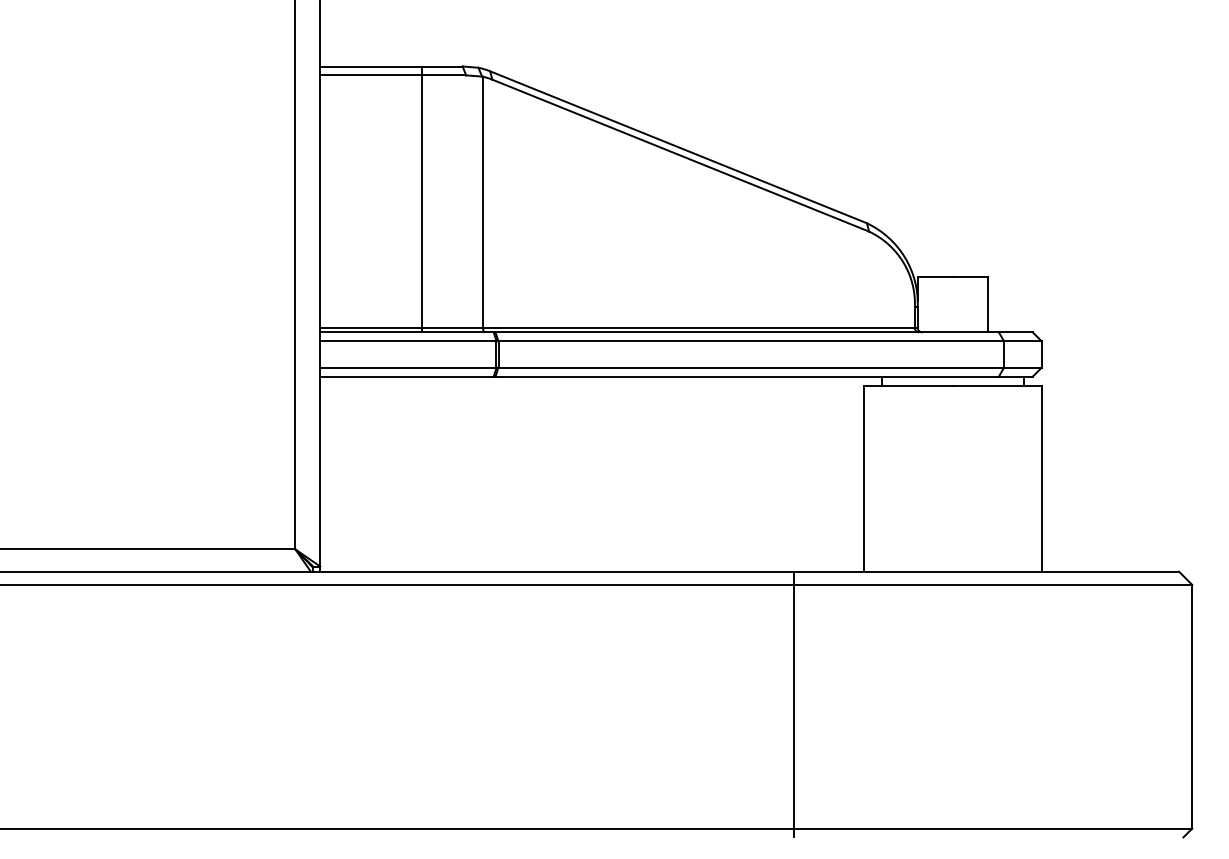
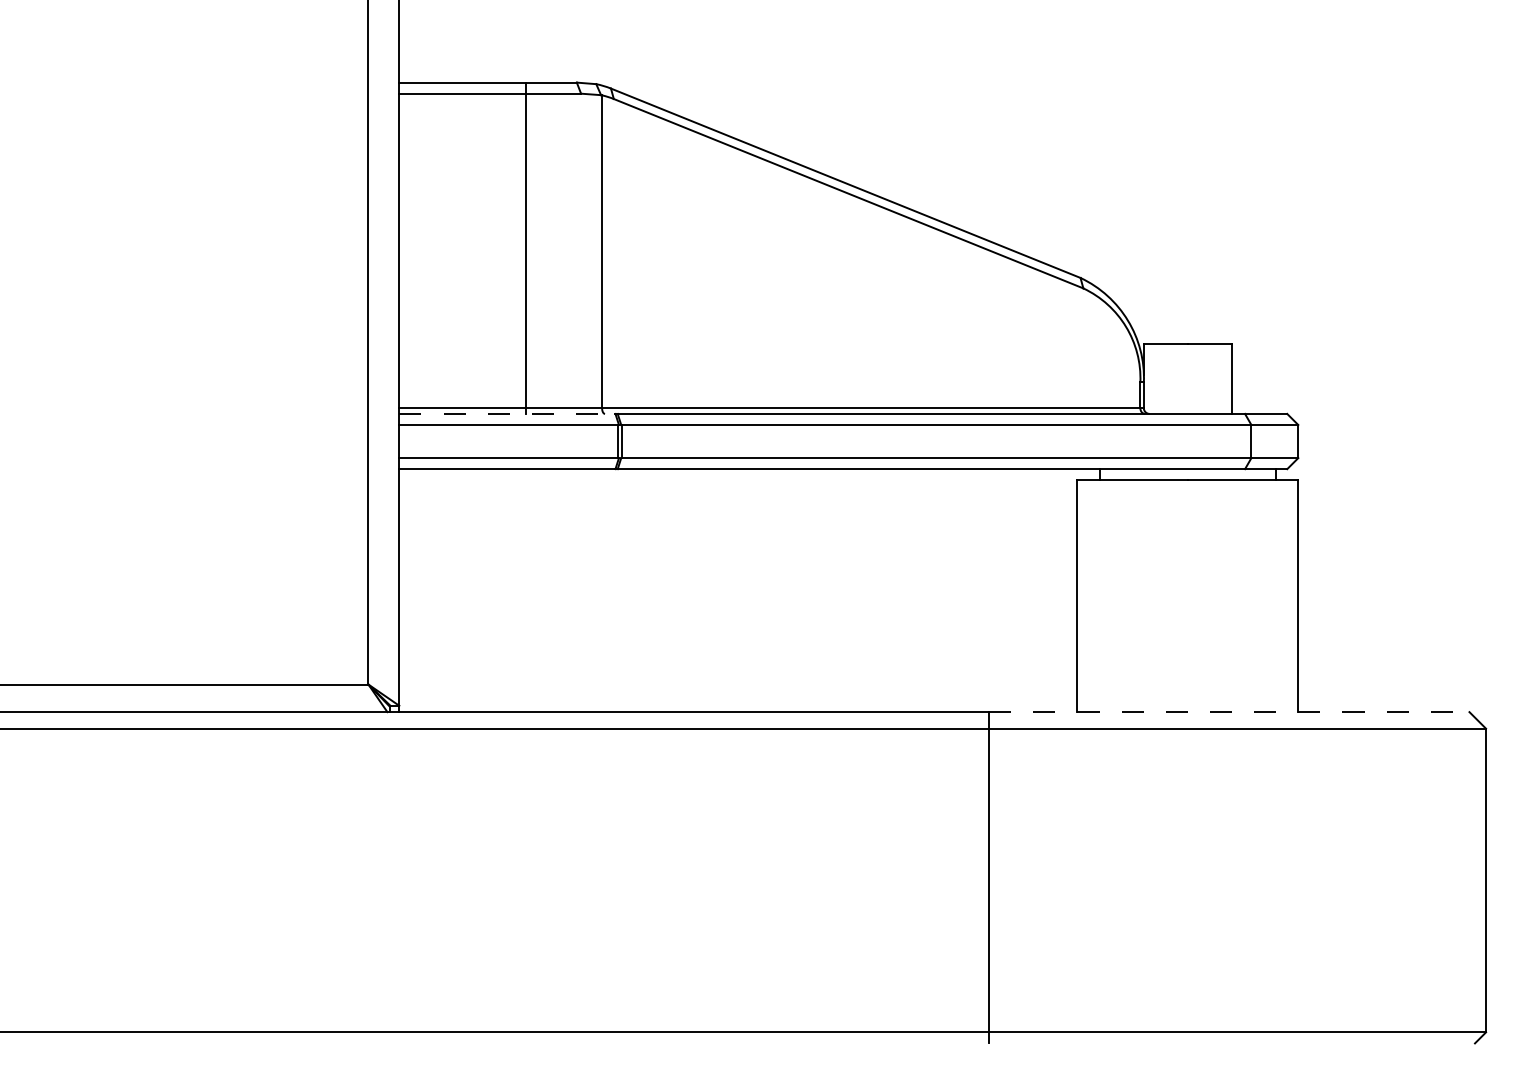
line: (407, 332) -> (507, 413), solid -> dashed
line: (986, 571) -> (1229, 712), solid -> dashed

